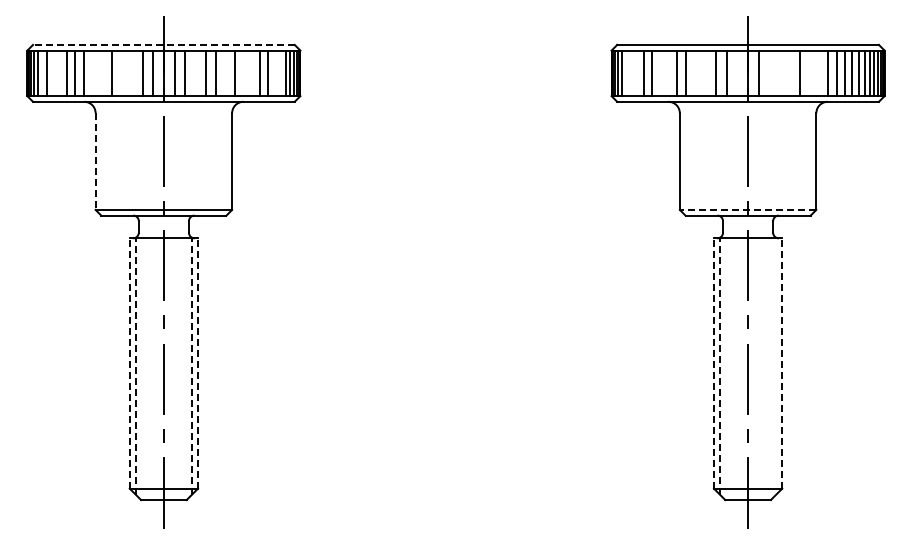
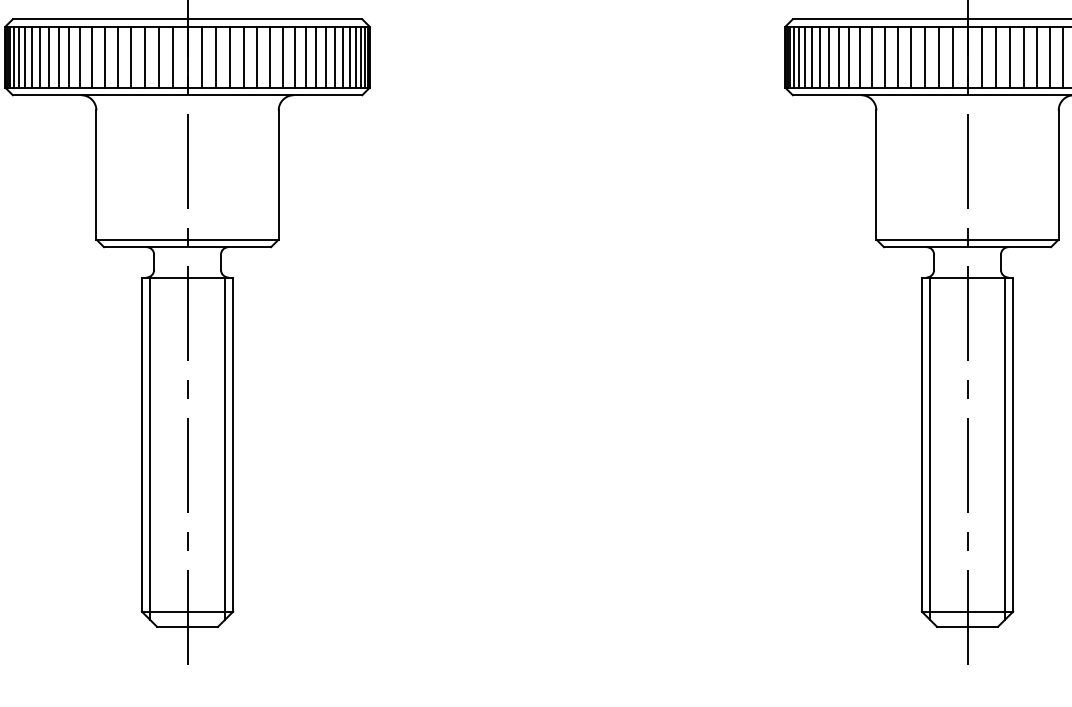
line: (163, 44) -> (187, 18), dashed -> solid
line: (42, 73) -> (25, 57), added
line: (53, 73) -> (40, 57), added
line: (60, 73) -> (49, 57), added
line: (92, 73) -> (92, 57), added
line: (101, 73) -> (104, 57), added
line: (121, 73) -> (130, 57), added
line: (132, 73) -> (145, 57), added
line: (195, 73) -> (229, 57), added
line: (225, 73) -> (269, 57), added
line: (244, 73) -> (295, 57), added
line: (252, 73) -> (305, 57), added
line: (274, 73) -> (335, 57), added
line: (280, 73) -> (343, 57), added
line: (626, 73) -> (805, 57), added
line: (631, 73) -> (811, 57), added
line: (637, 73) -> (819, 57), added
line: (659, 73) -> (849, 57), added
line: (667, 73) -> (859, 57), added
line: (695, 73) -> (897, 57), added
line: (705, 73) -> (910, 57), added
line: (737, 73) -> (953, 57), added
line: (769, 73) -> (996, 57), added
line: (779, 73) -> (1009, 57), added
line: (790, 73) -> (1024, 57), added
line: (810, 73) -> (1050, 57), added
line: (819, 73) -> (1062, 57), added
line: (95, 162) -> (96, 176), dashed -> solid
line: (747, 209) -> (966, 239), dashed -> solid
line: (129, 363) -> (141, 444), dashed -> solid
line: (198, 363) -> (233, 444), dashed -> solid
line: (713, 363) -> (921, 444), dashed -> solid
line: (782, 363) -> (1013, 444), dashed -> solid
line: (776, 365) -> (1005, 447), added
line: (135, 366) -> (149, 448), dashed -> solid
line: (191, 366) -> (224, 448), dashed -> solid
line: (720, 366) -> (930, 448), dashed -> solid

